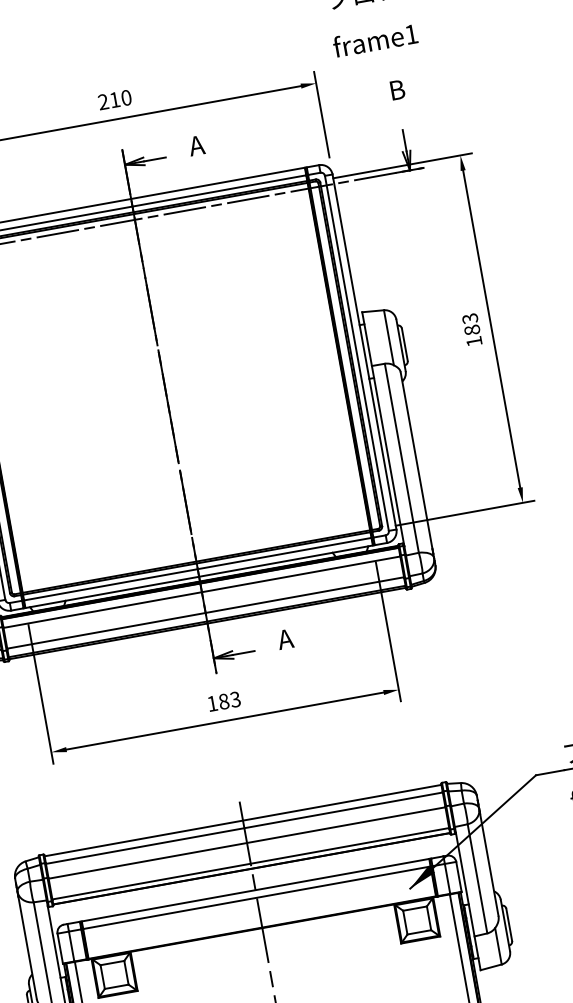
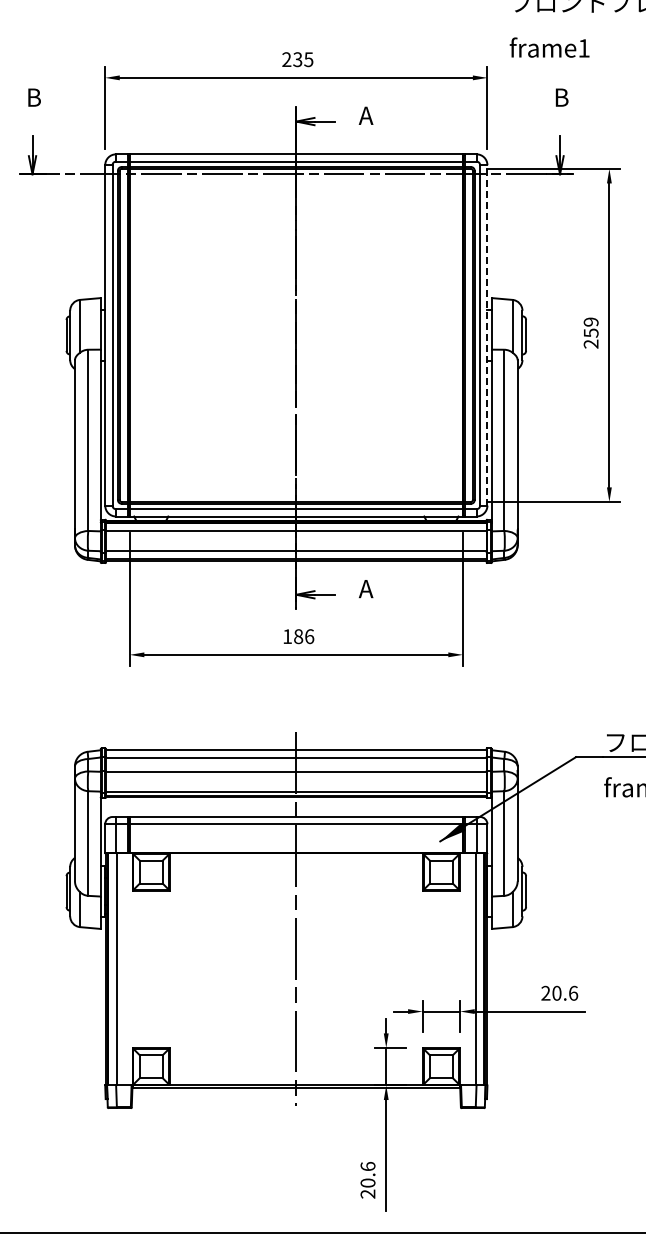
text: (120, 98) -> (303, 59), 210 -> 235
text: (471, 329) -> (590, 332), 183 -> 259
line: (364, 351) -> (487, 334), solid -> dashed
text: (235, 699) -> (309, 636), 183 -> 186

